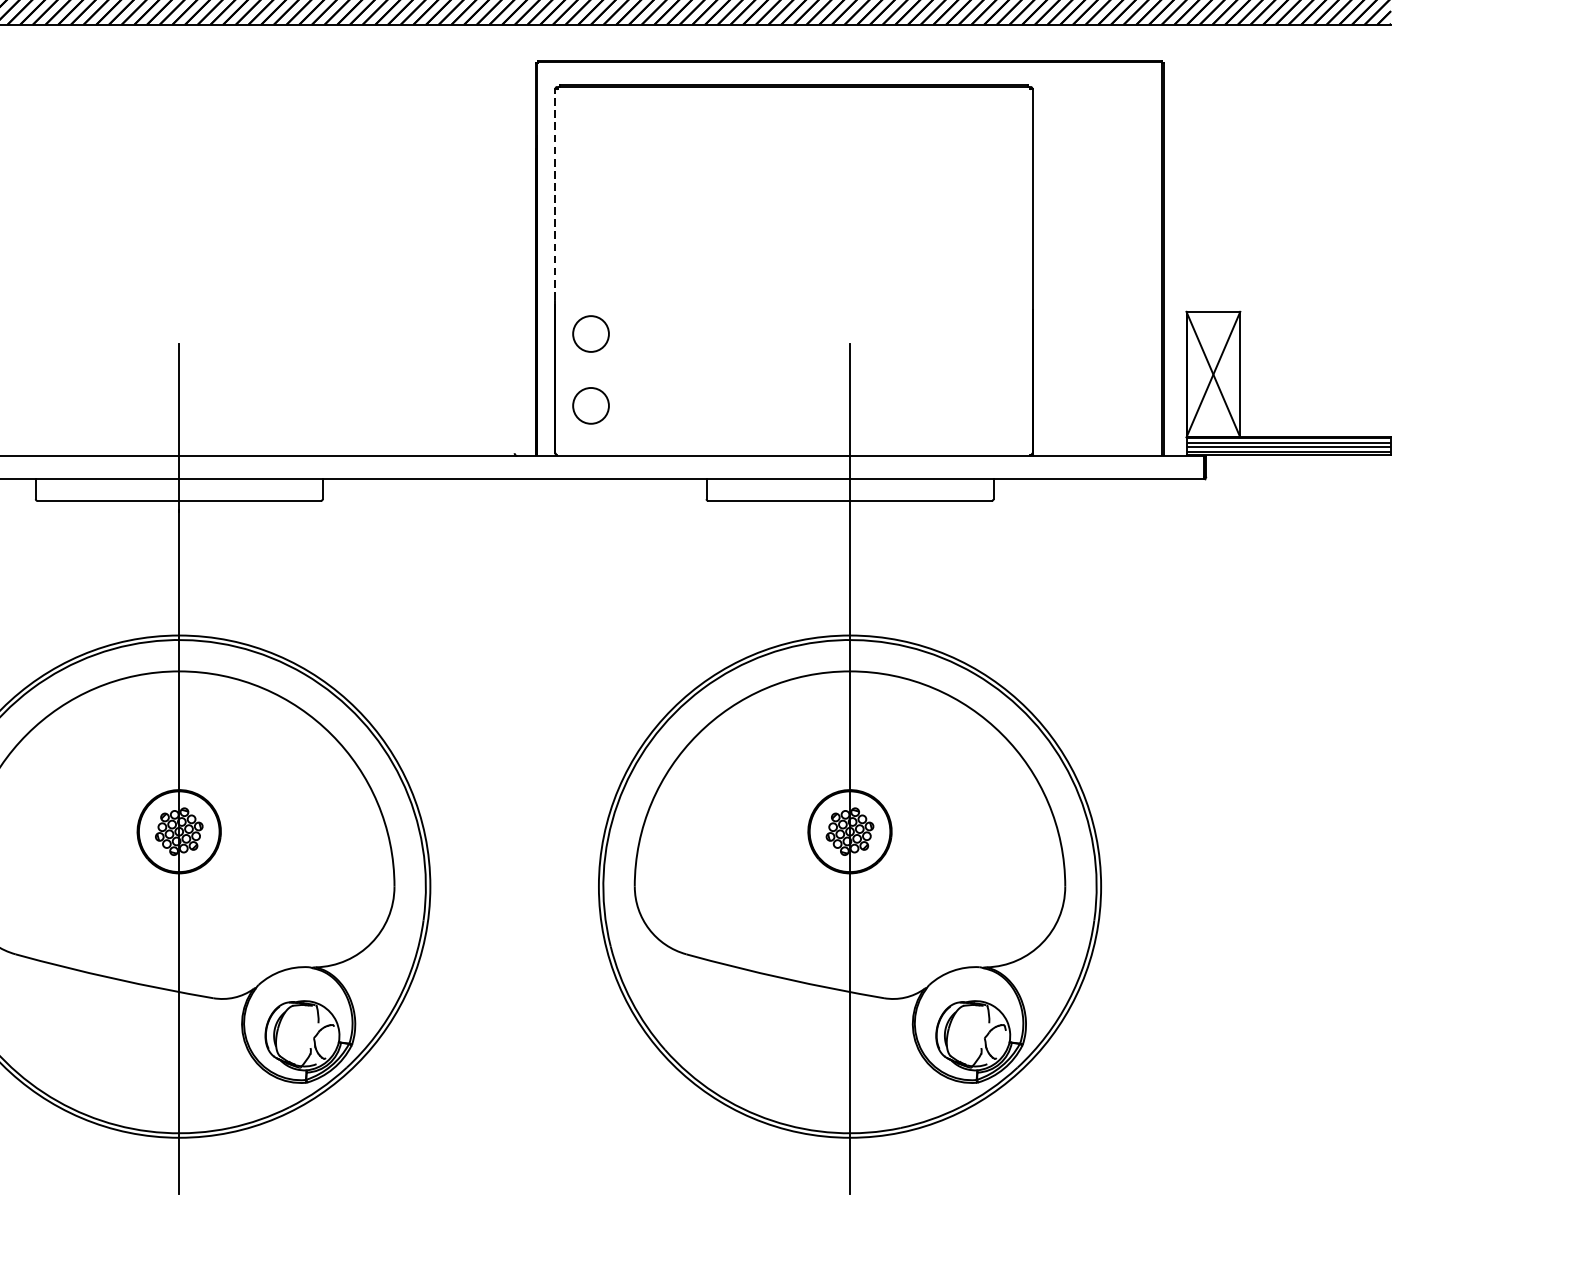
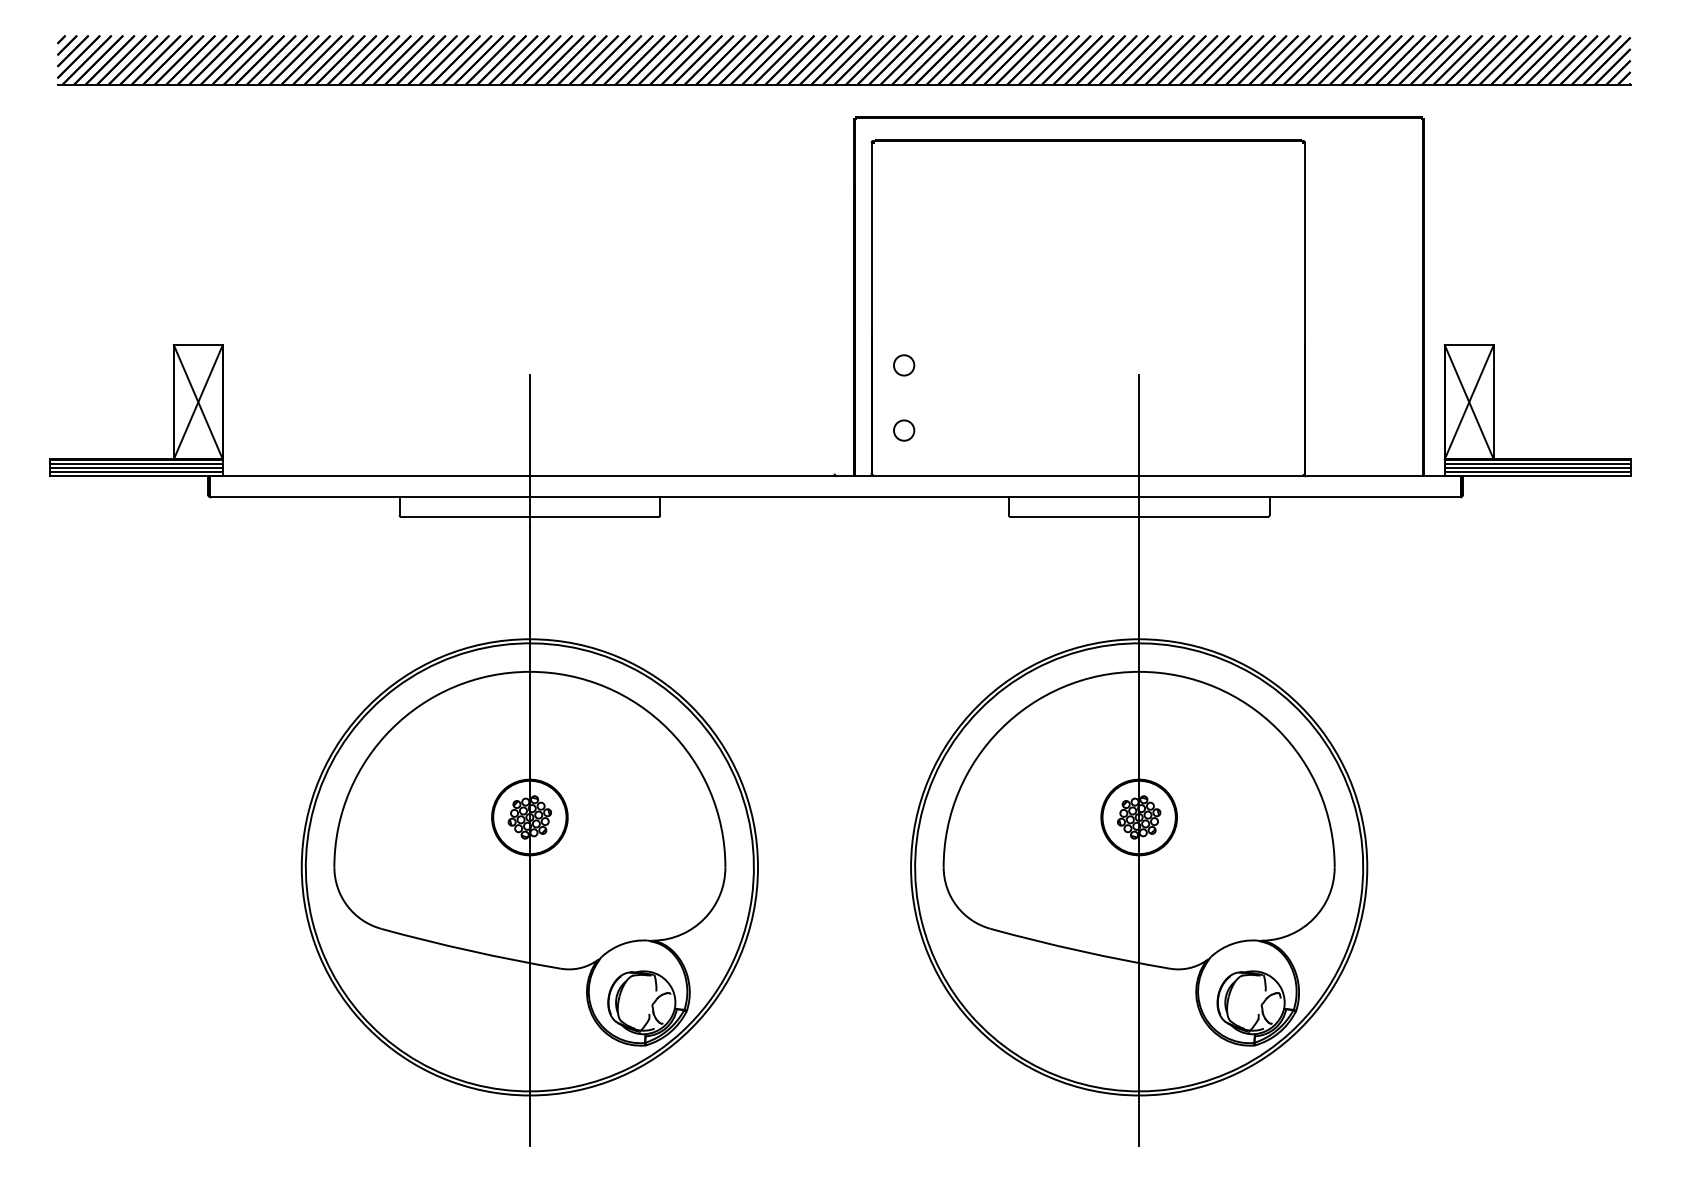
line: (555, 199) -> (871, 243), dashed -> solid
circle: (591, 334) -> (904, 365), size x0.62
circle: (591, 405) -> (904, 430), size x0.62

